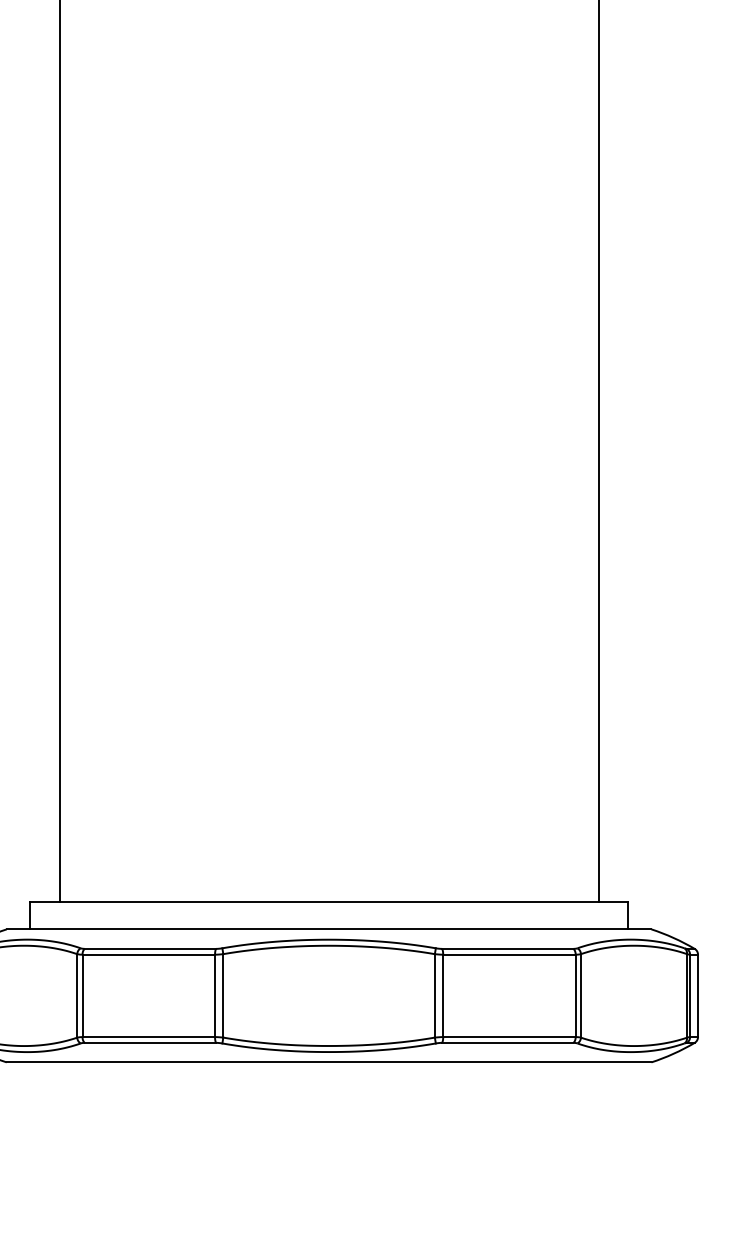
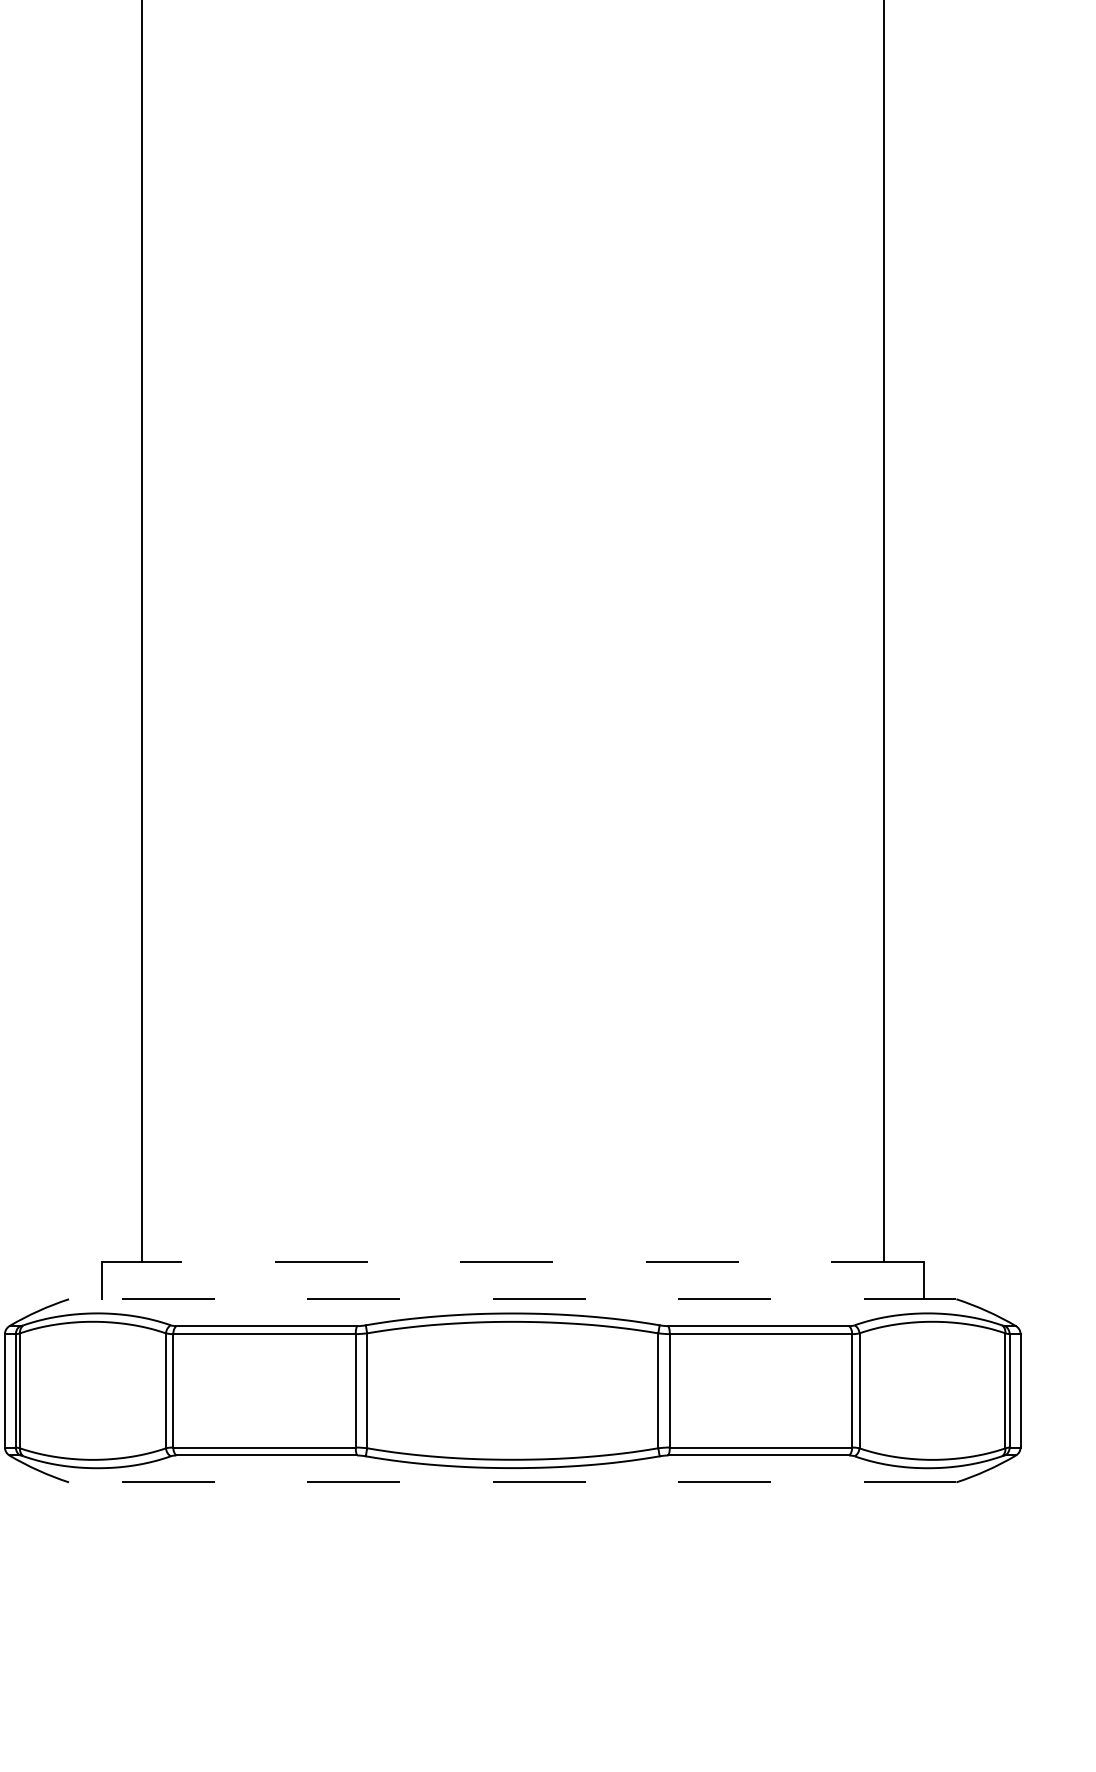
line: (328, 902) -> (512, 1262), solid -> dashed
line: (328, 929) -> (512, 1299), solid -> dashed
line: (328, 1062) -> (512, 1482), solid -> dashed

